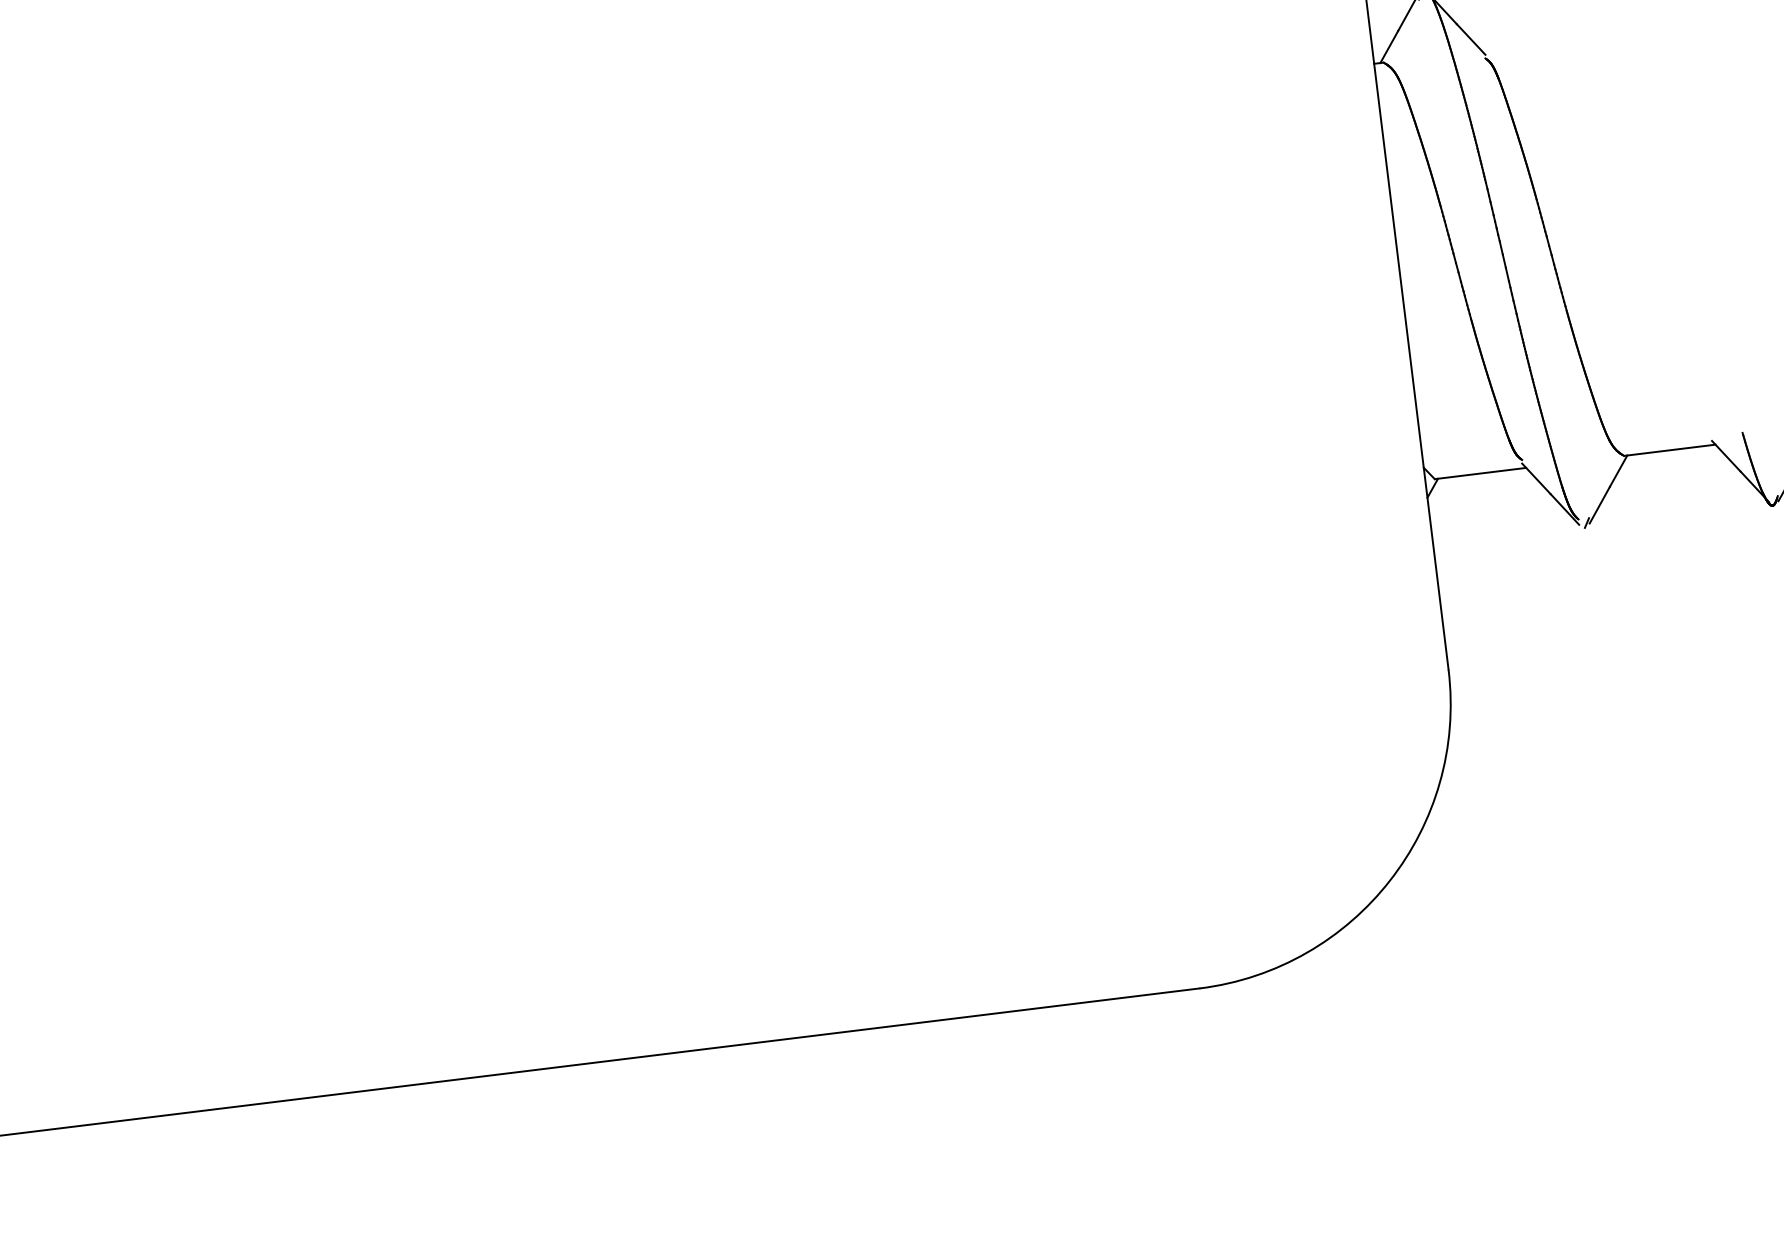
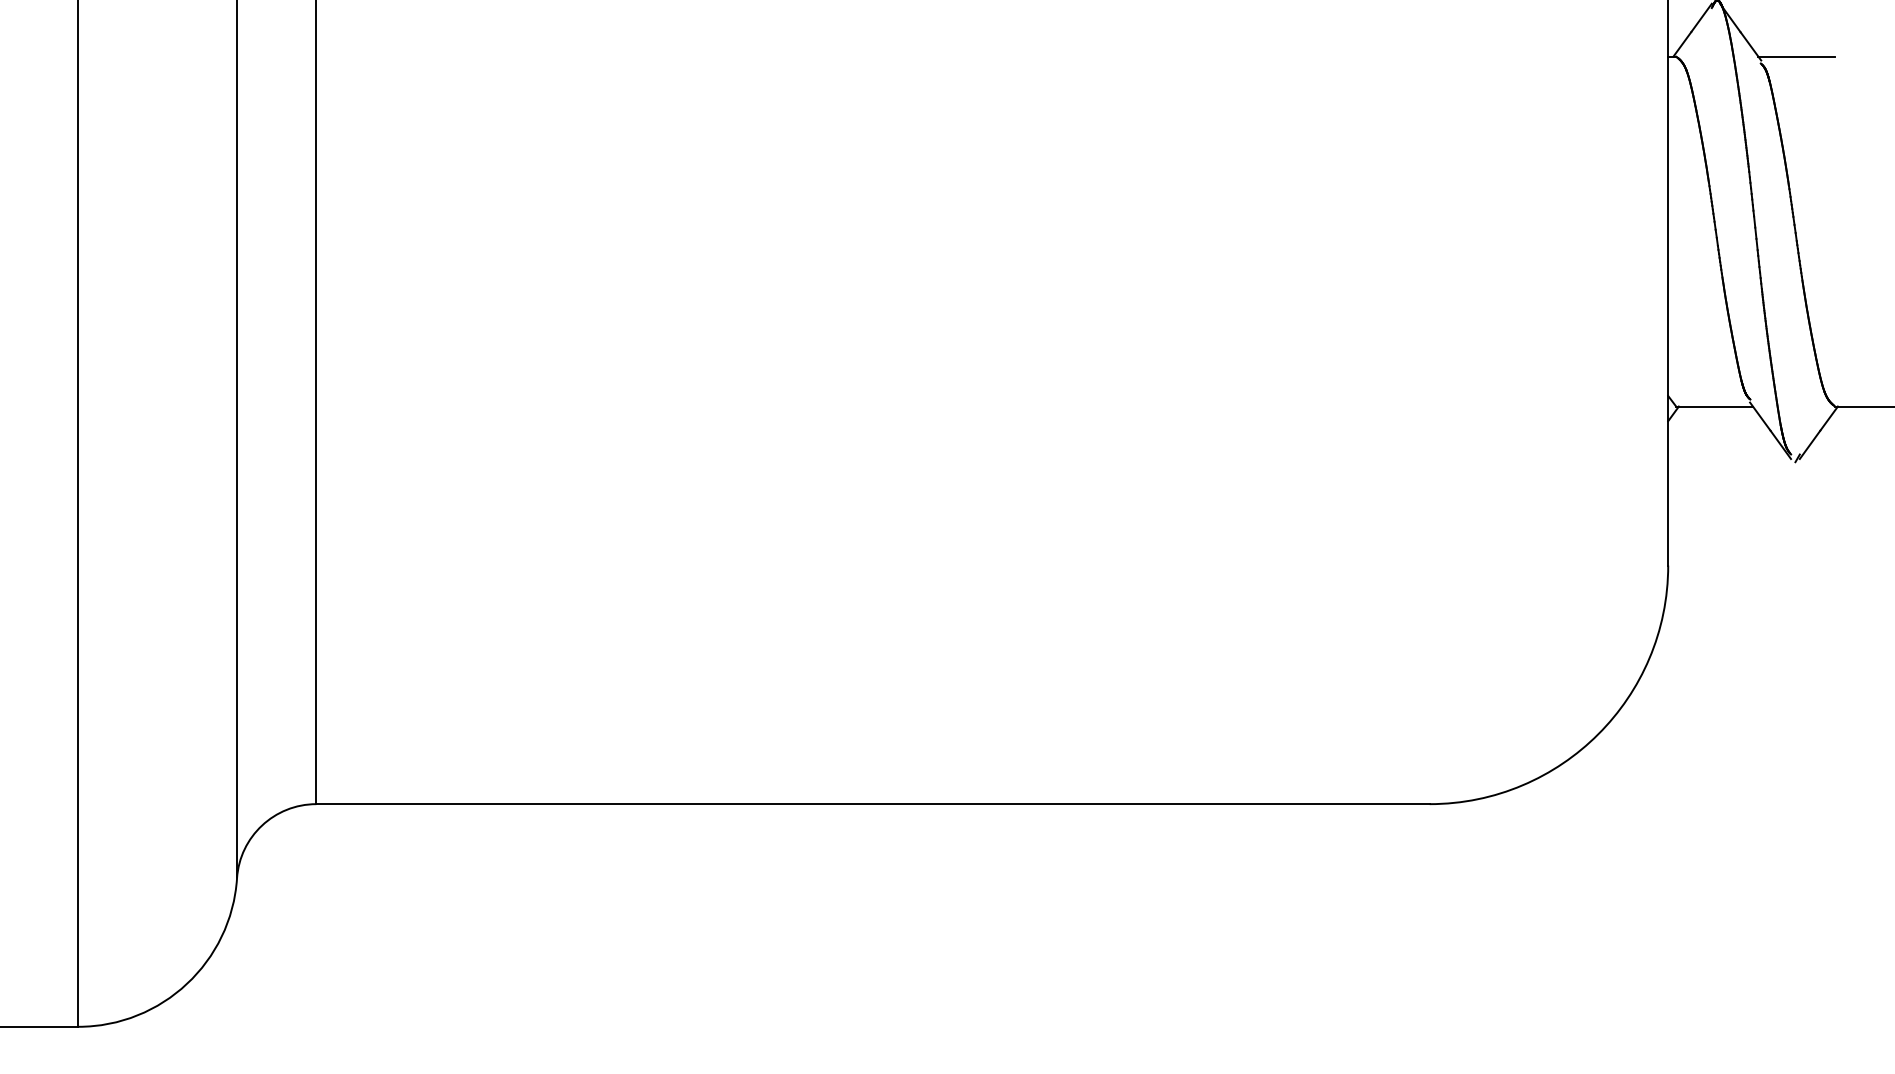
line: (1526, 44) -> (1796, 56), added

